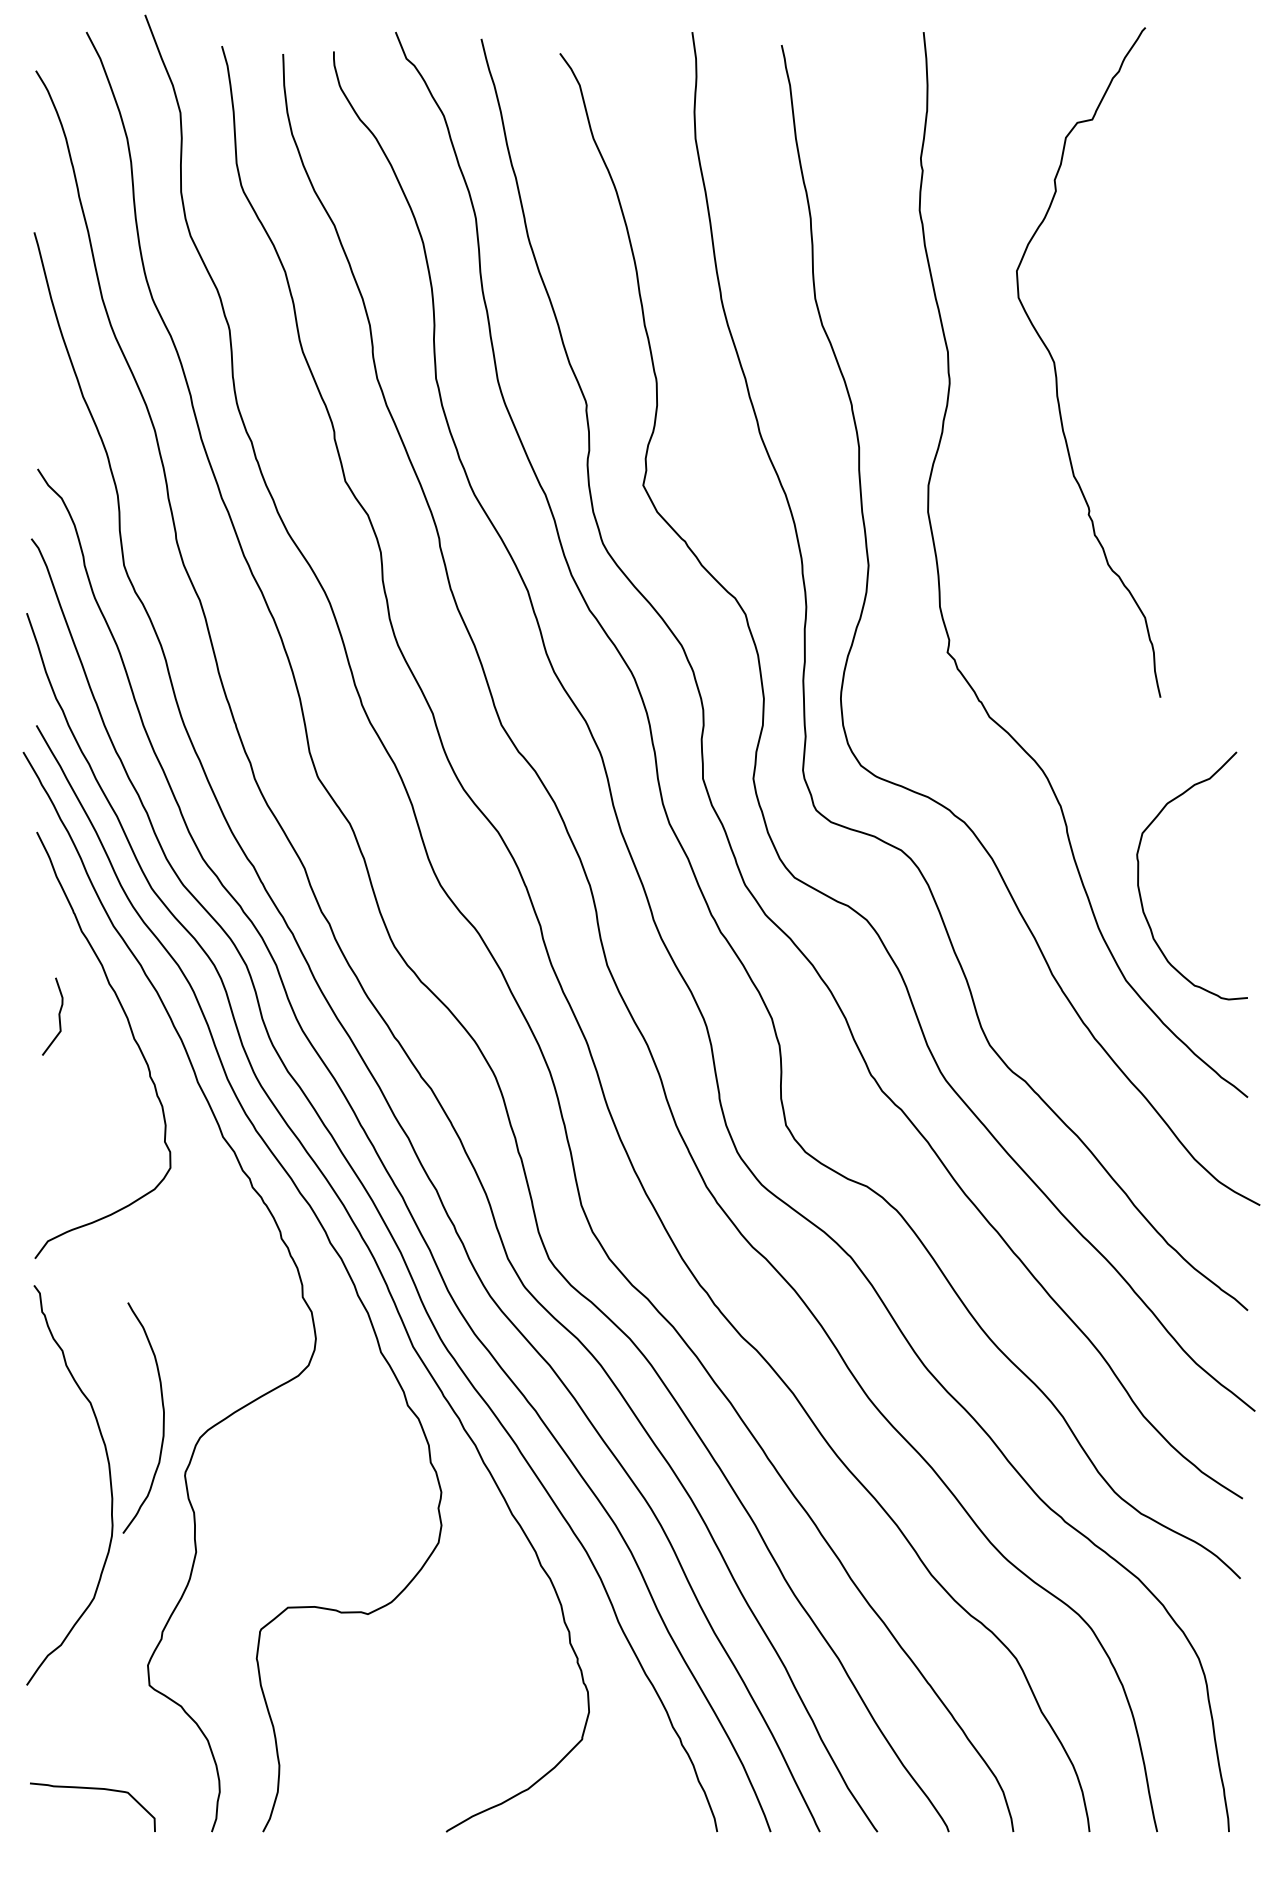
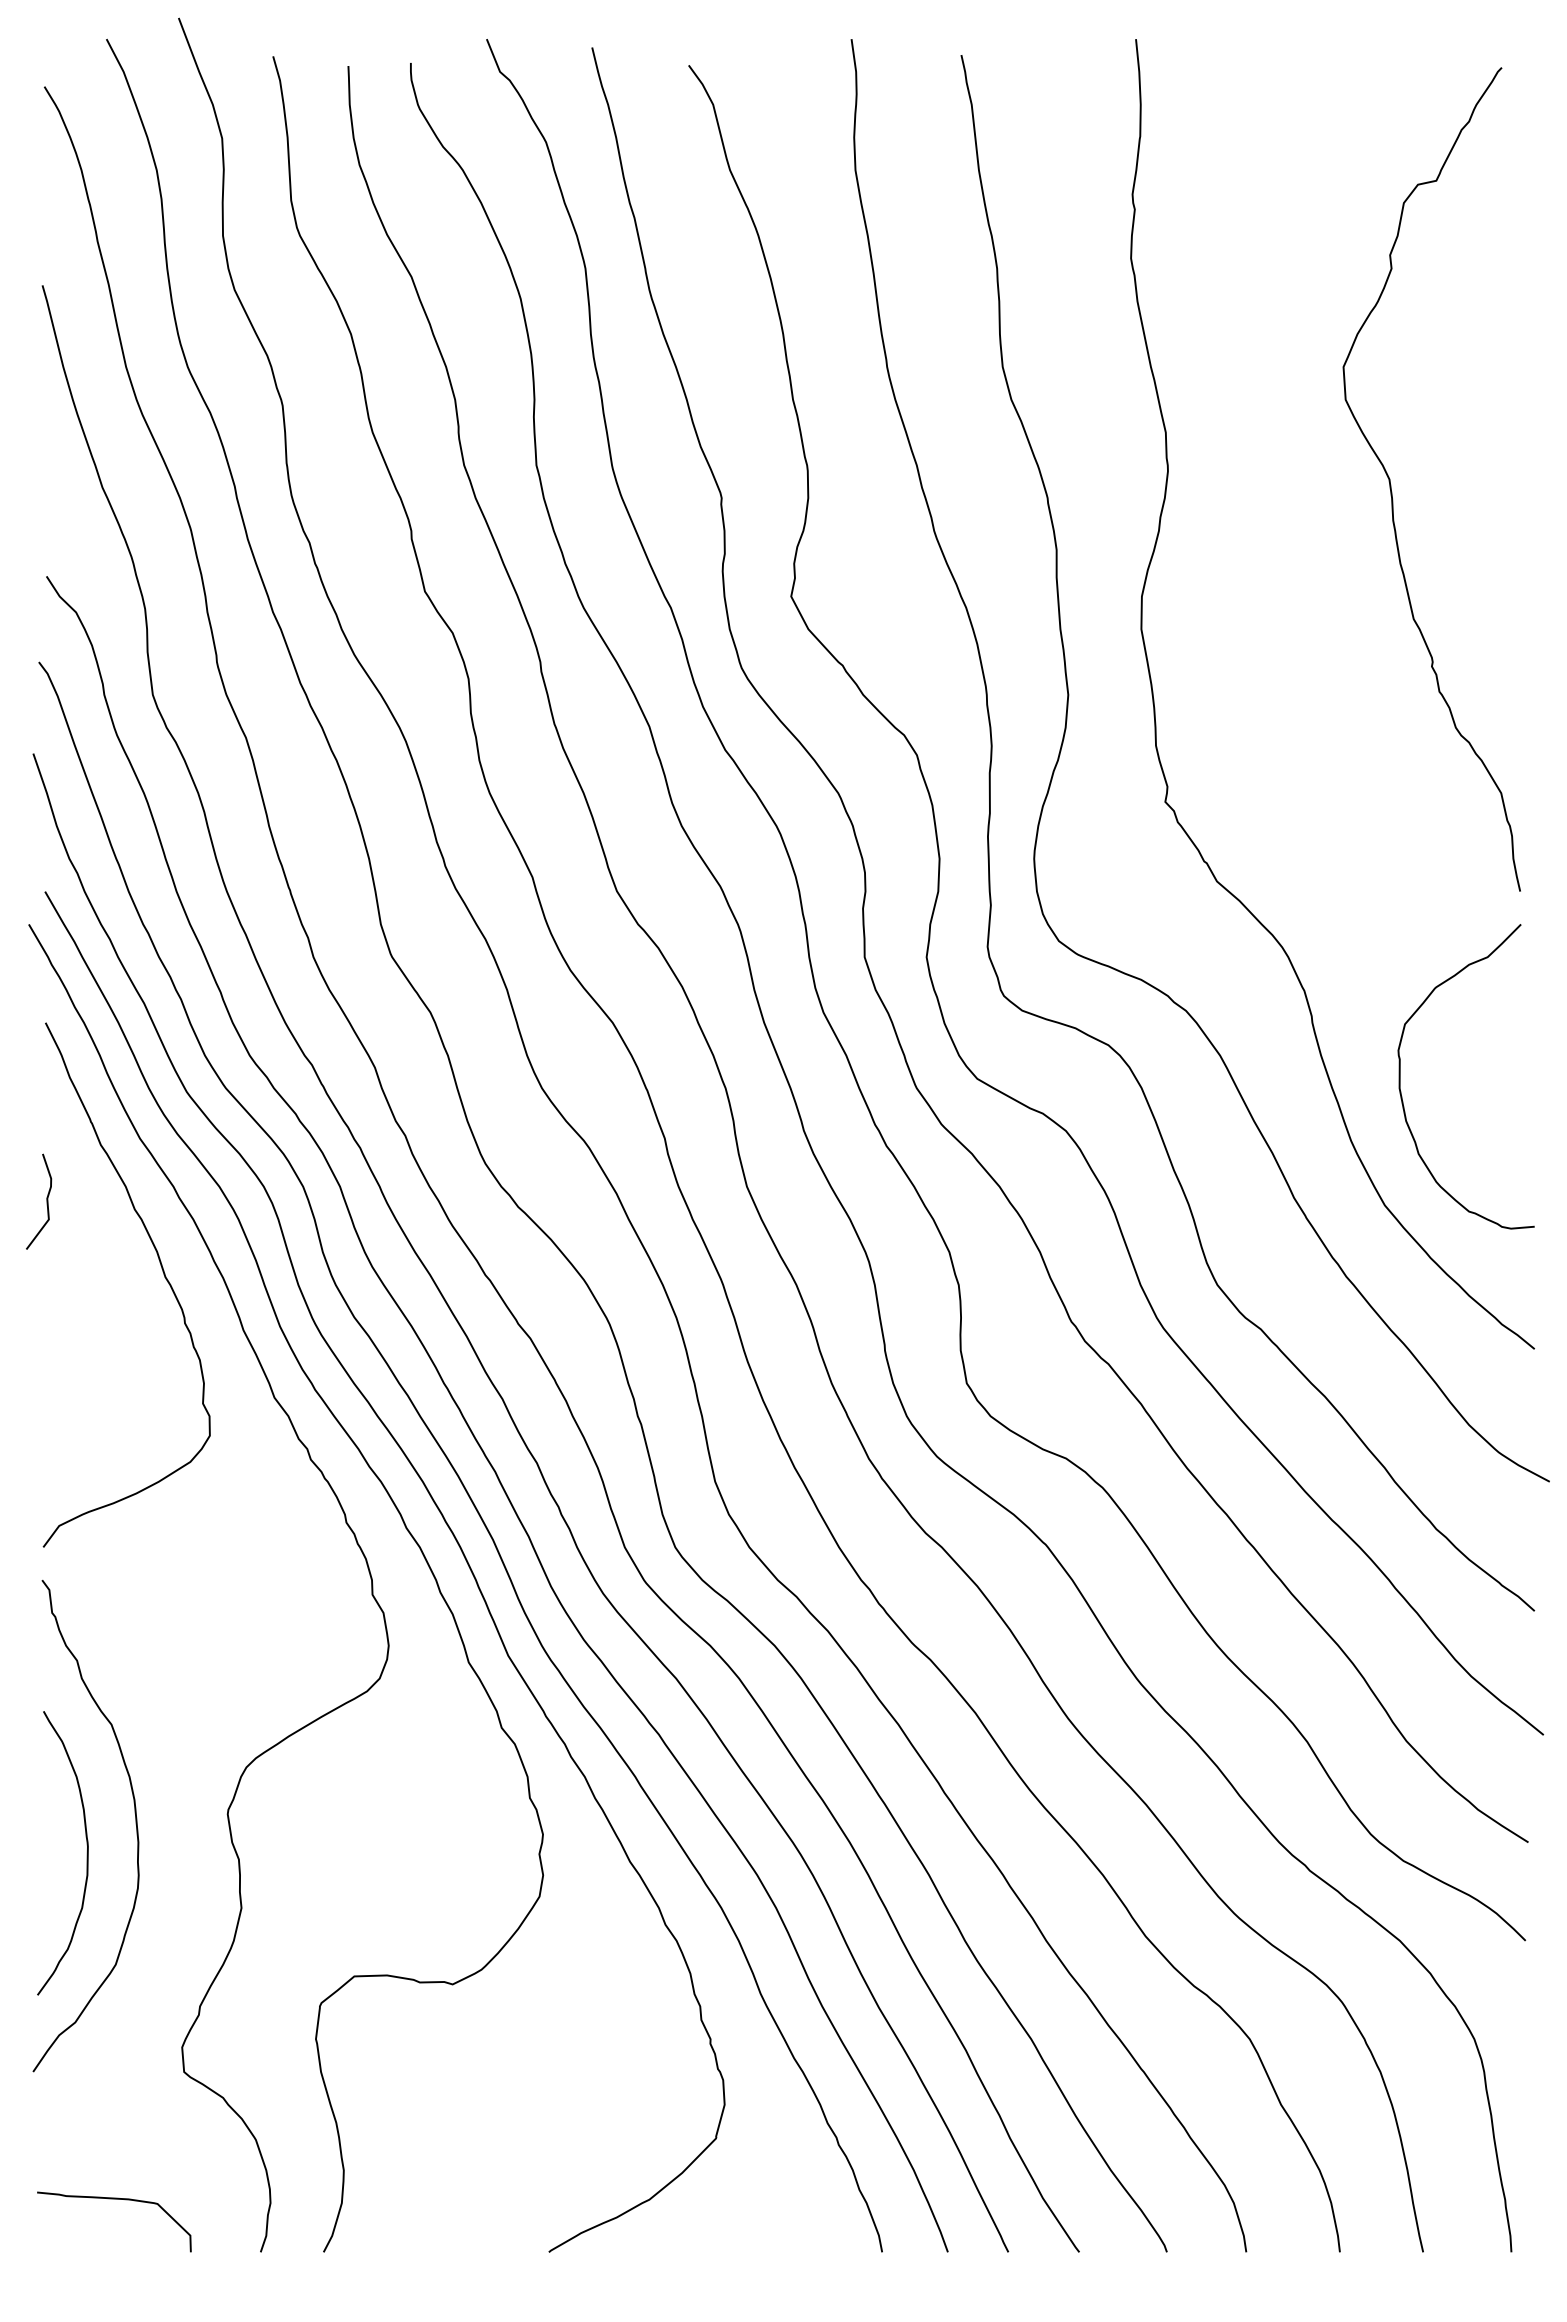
curve: (1055, 366) -> (1391, 484), moved
curve: (58, 1016) -> (46, 1201), moved
curve: (162, 1418) -> (86, 1853), moved

